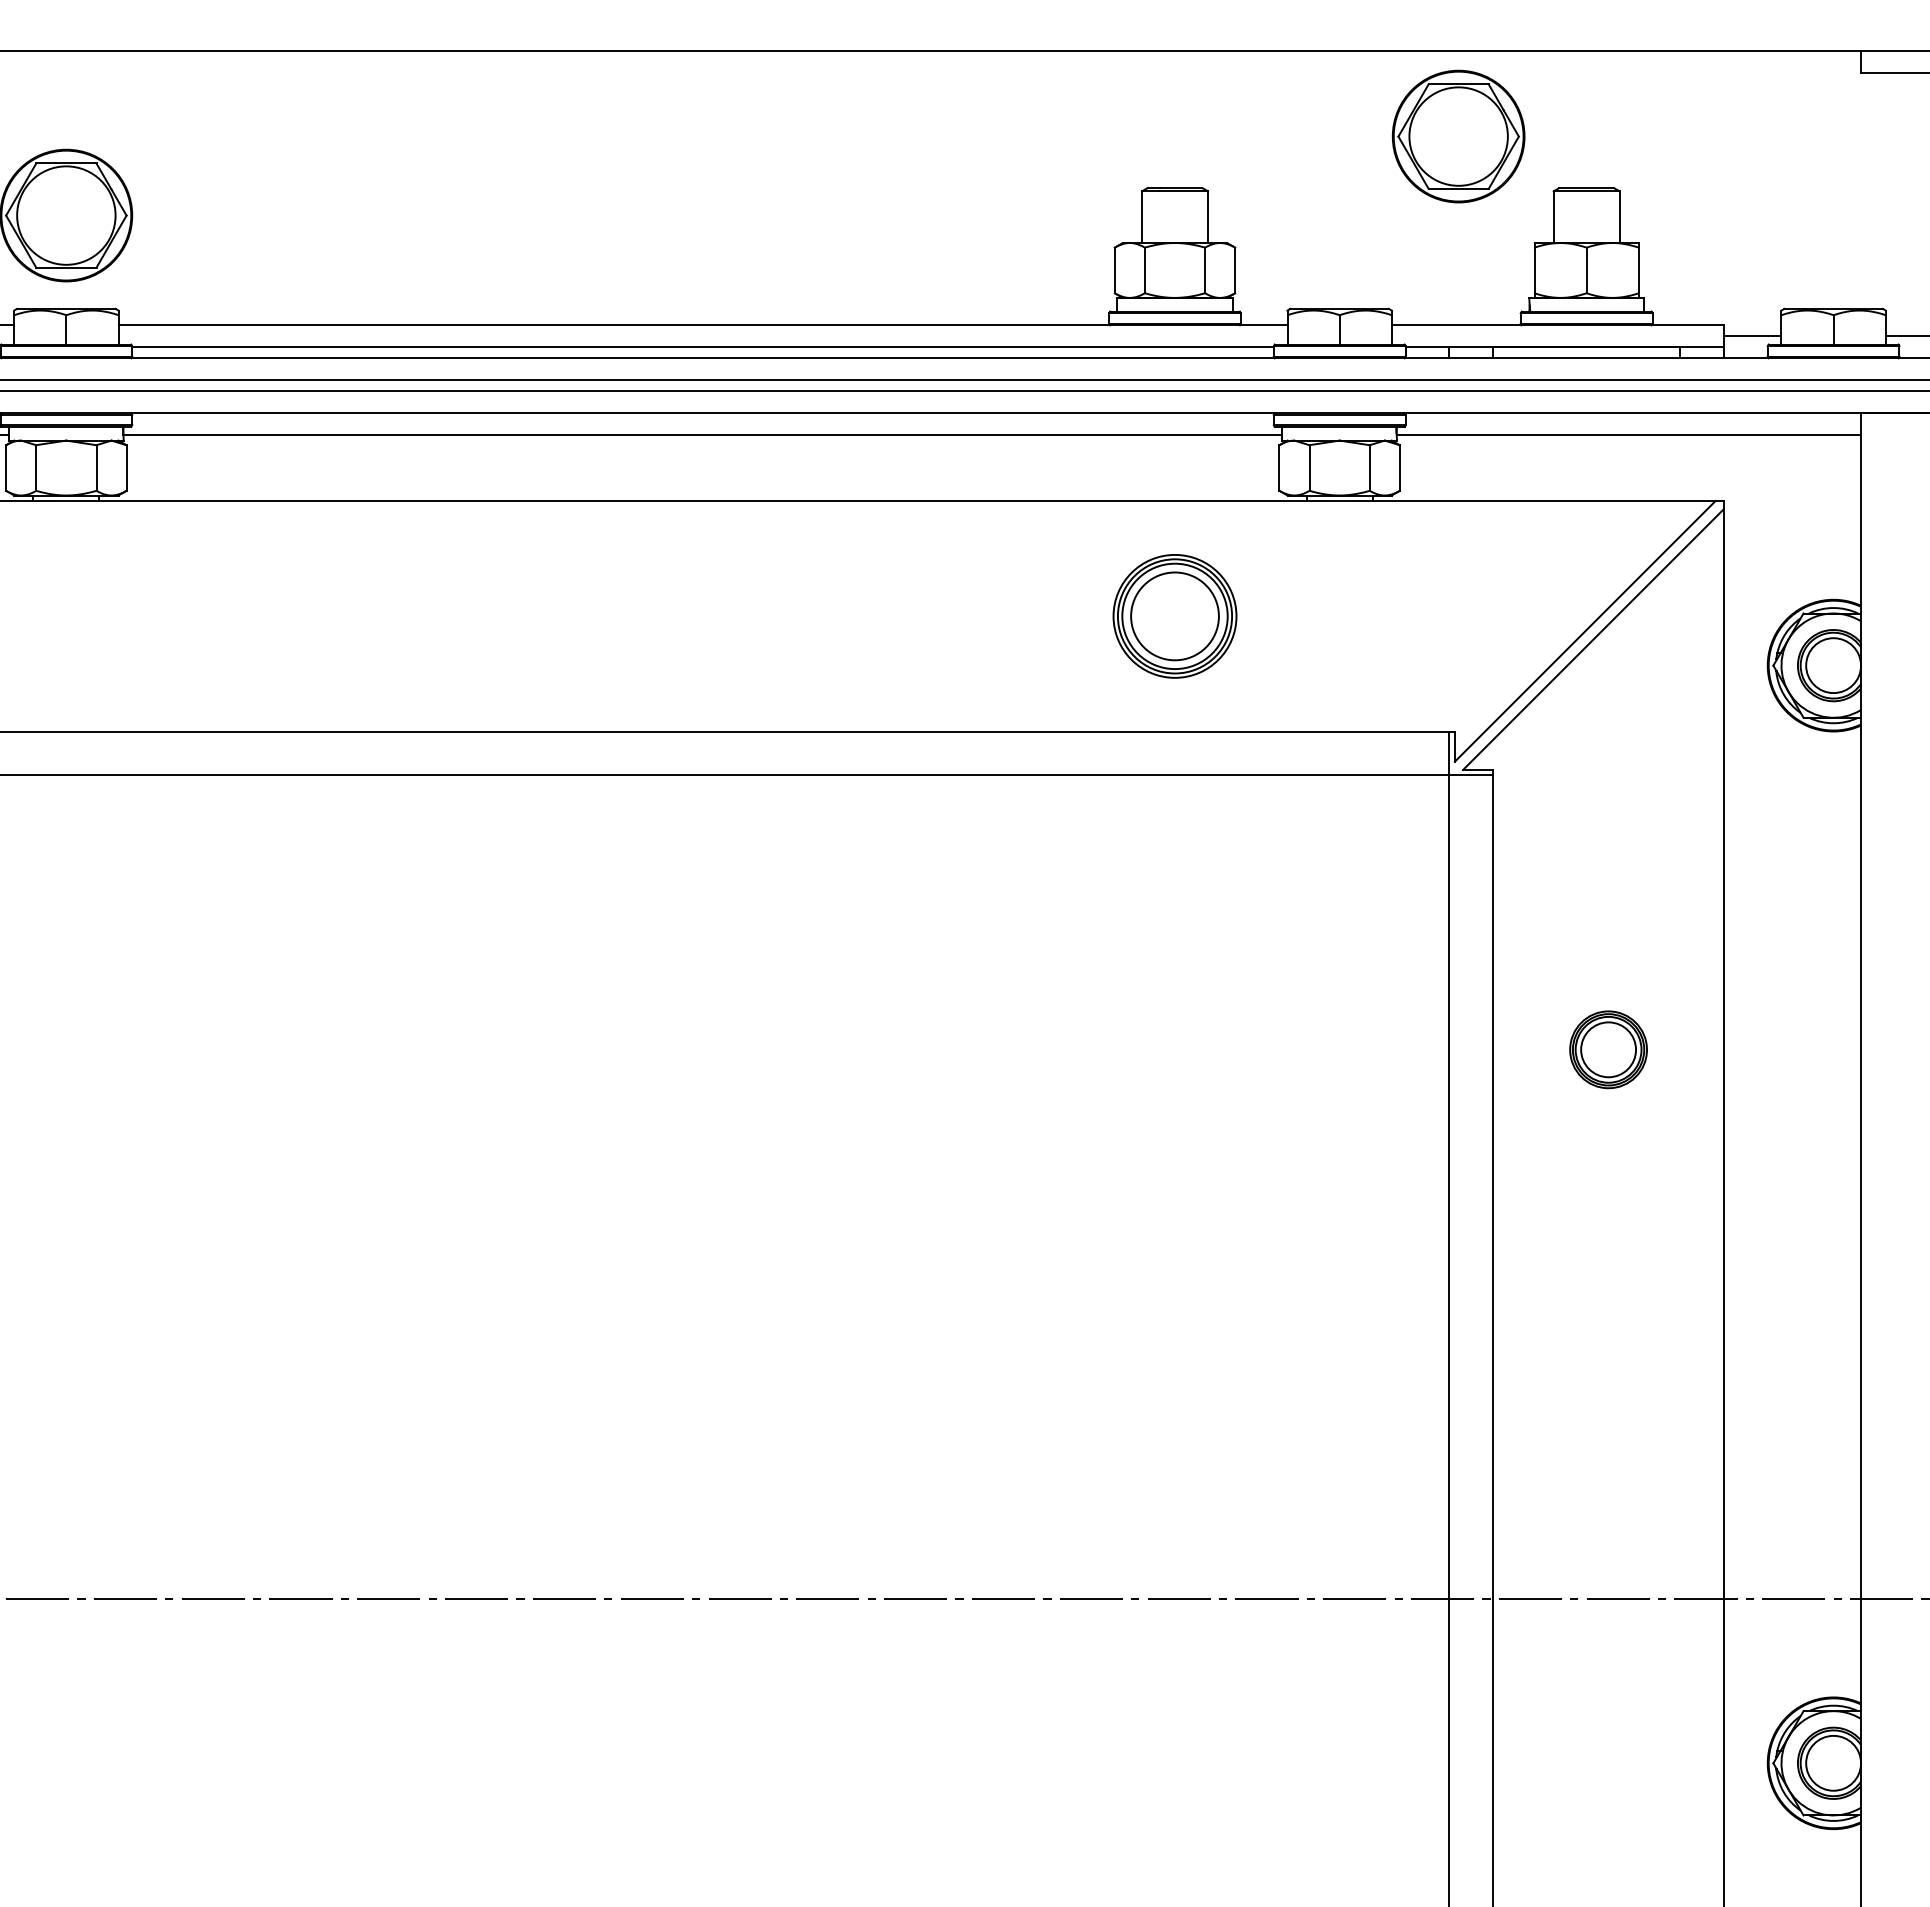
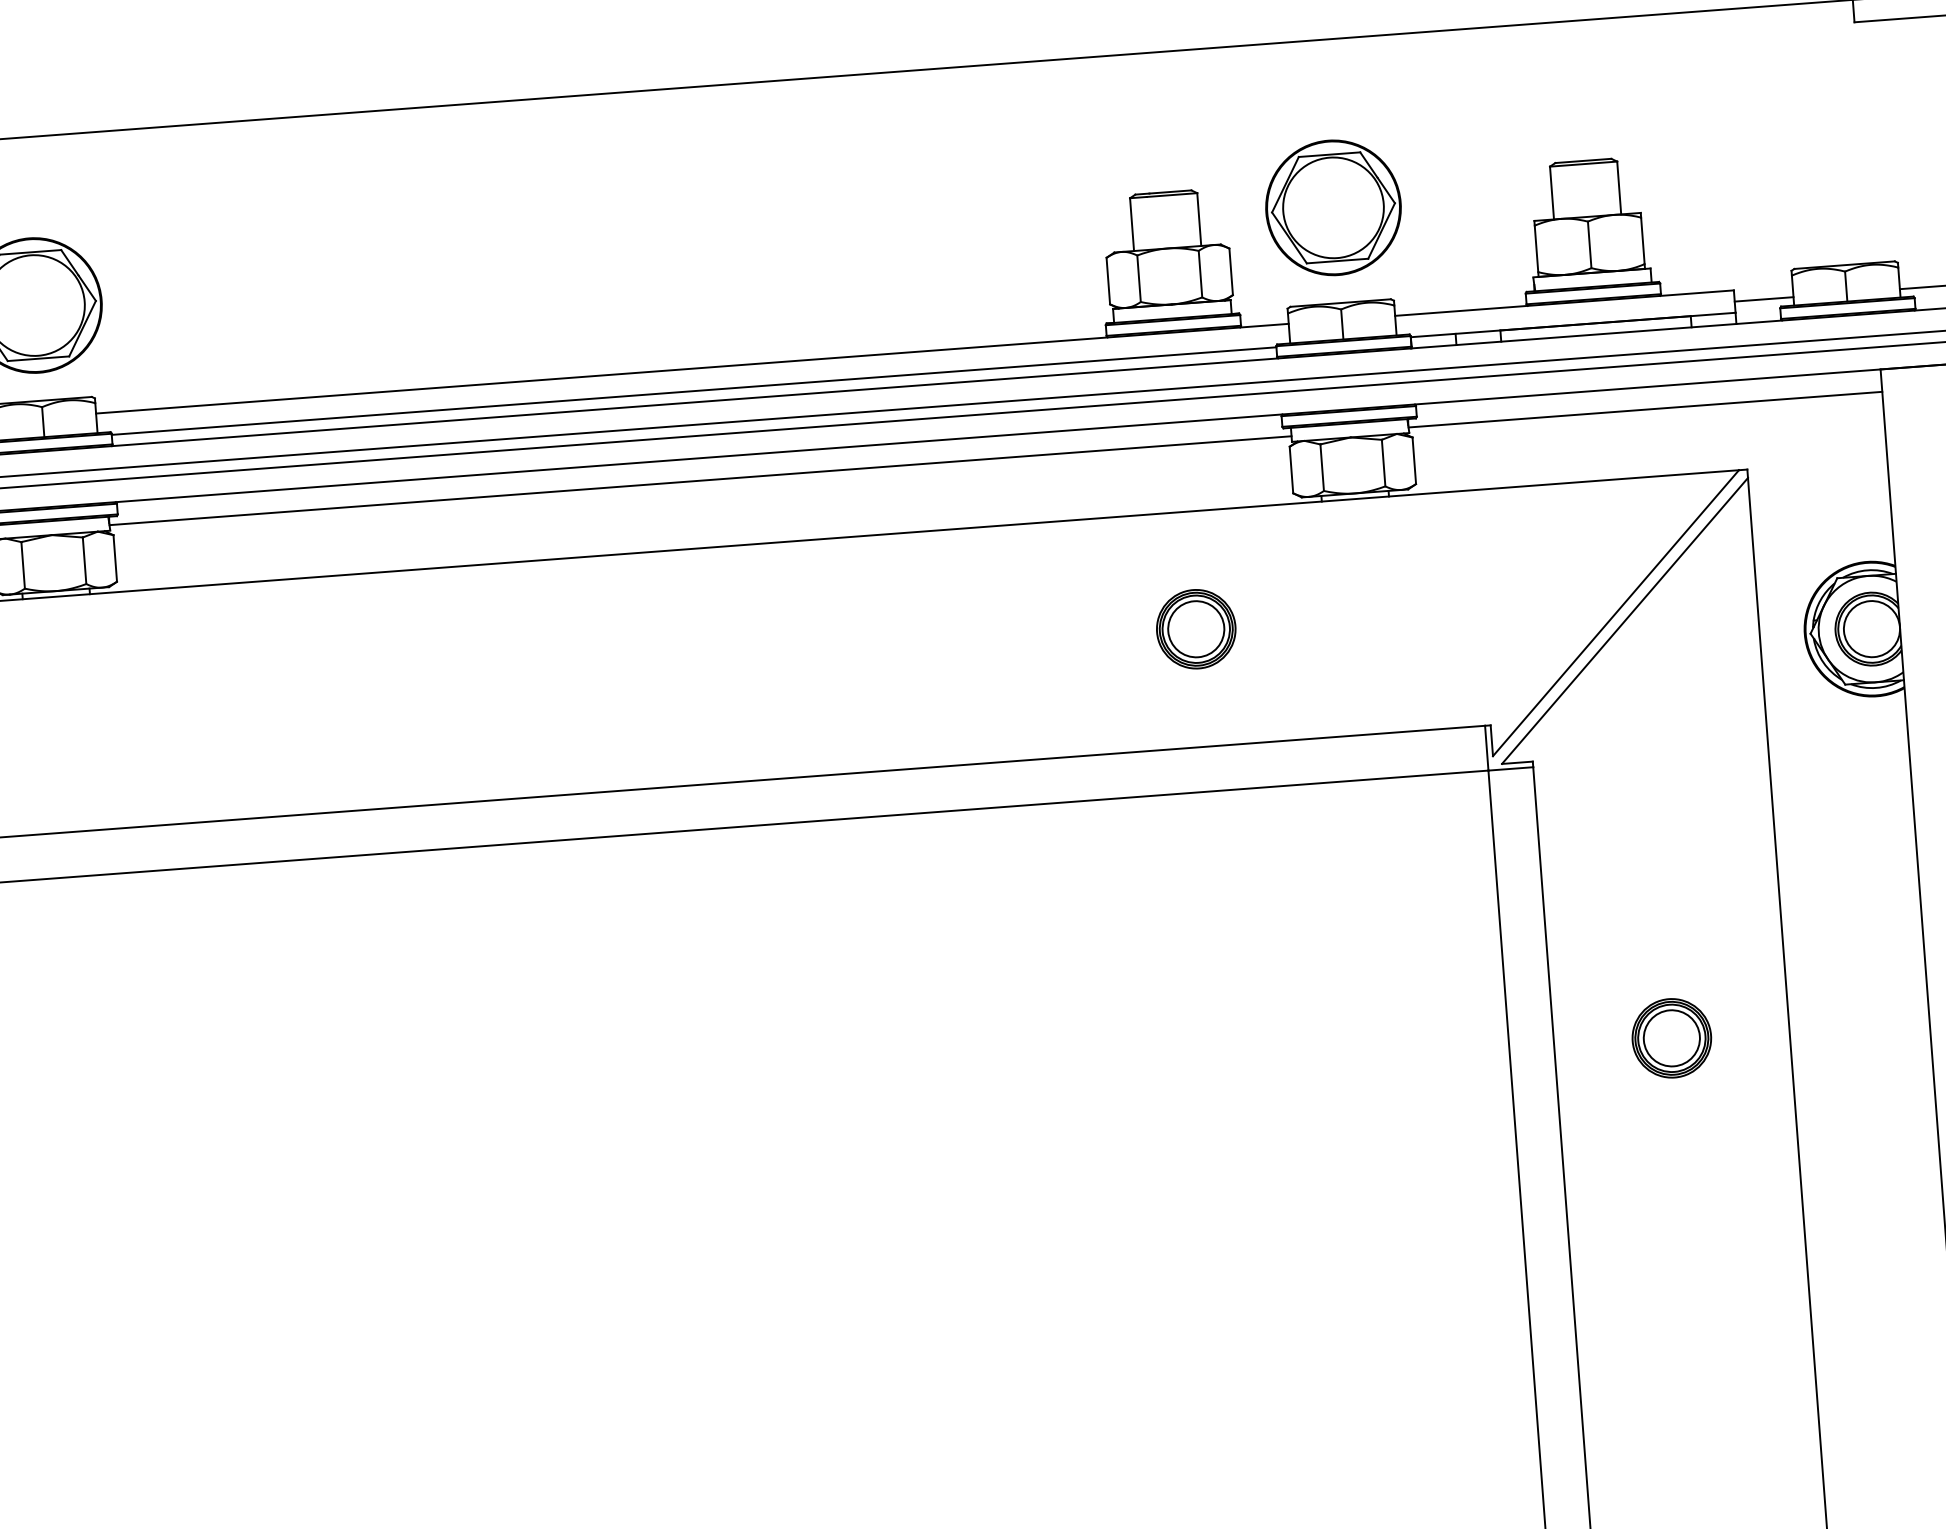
part: (1458, 136) -> (1333, 207), moved
part: (1174, 615) -> (1195, 628), size x0.62

